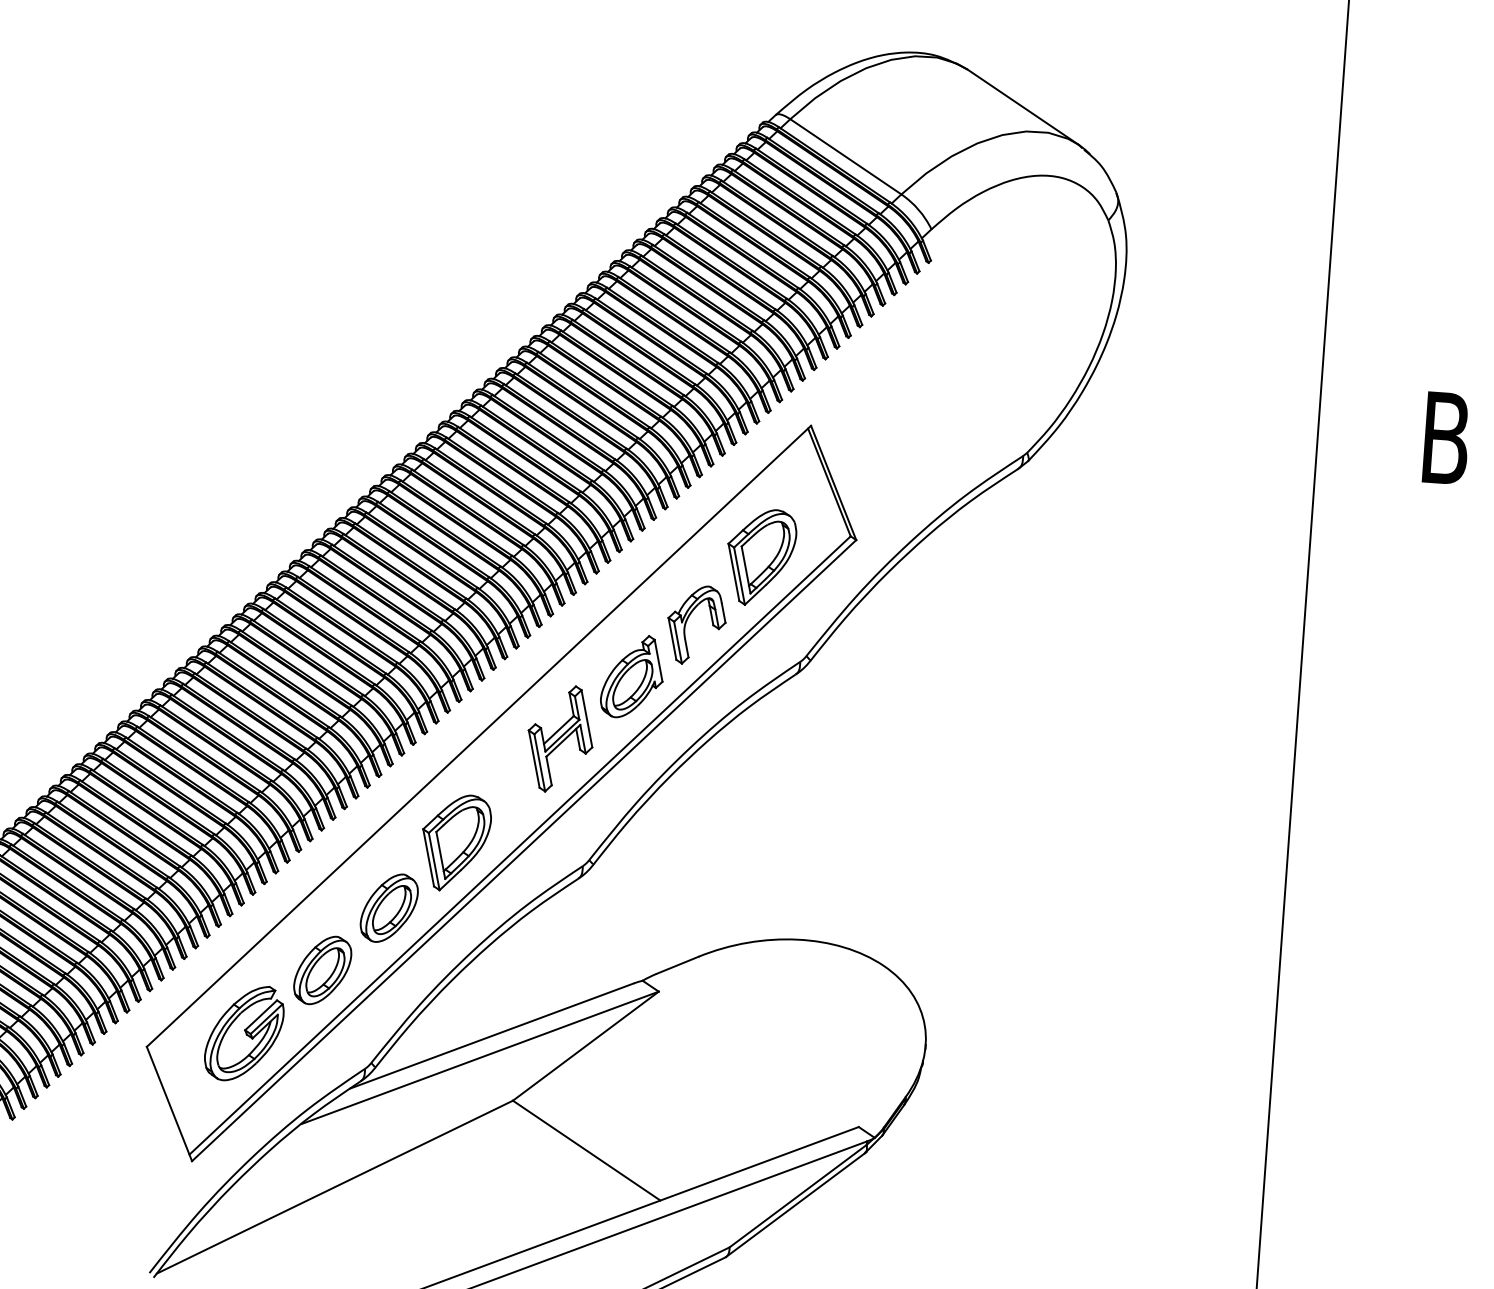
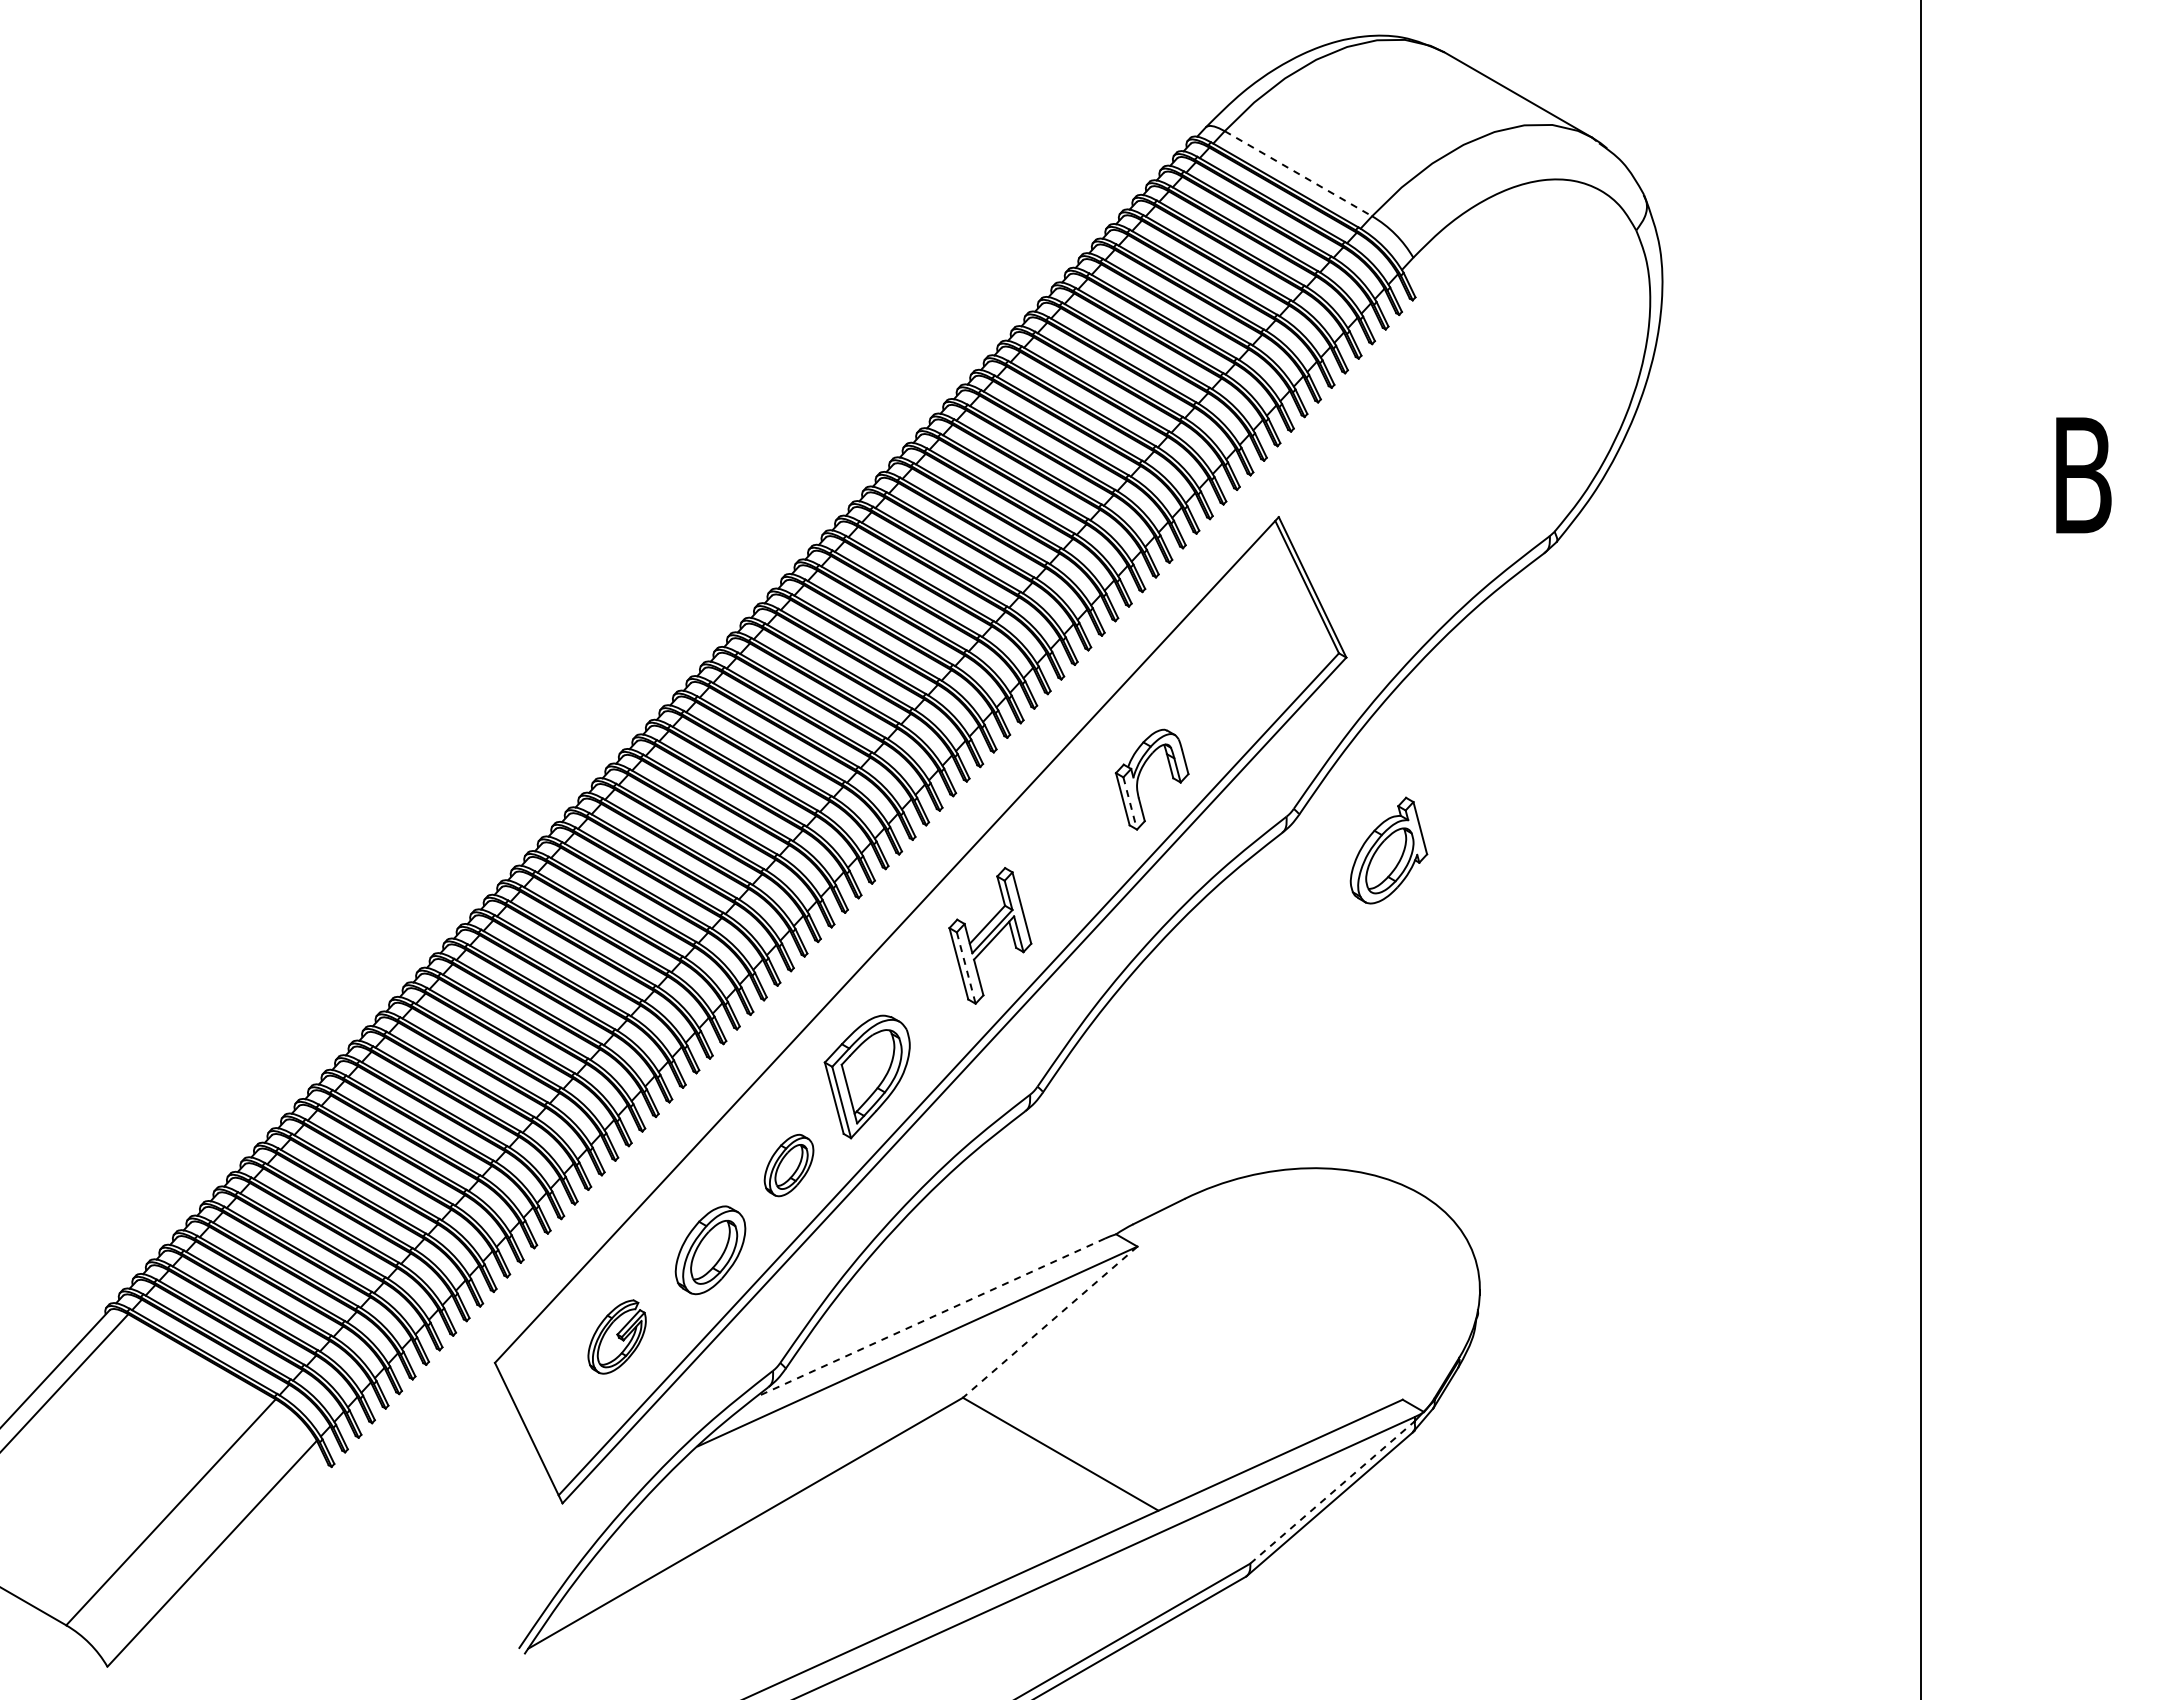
line: (845, 156) -> (1298, 173), solid -> dashed
part: (761, 557) -> (1227, 688), removed
line: (678, 642) -> (1130, 803), solid -> dashed
part: (632, 676) -> (1388, 850), moved
line: (539, 763) -> (966, 968), solid -> dashed
part: (388, 908) -> (788, 1165), size x0.7
part: (243, 1032) -> (616, 1336), size x0.6
line: (491, 1035) -> (930, 1317), solid -> dashed
line: (585, 1046) -> (1049, 1322), solid -> dashed
line: (798, 1196) -> (1332, 1492), solid -> dashed

